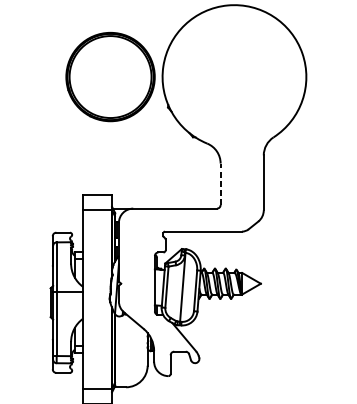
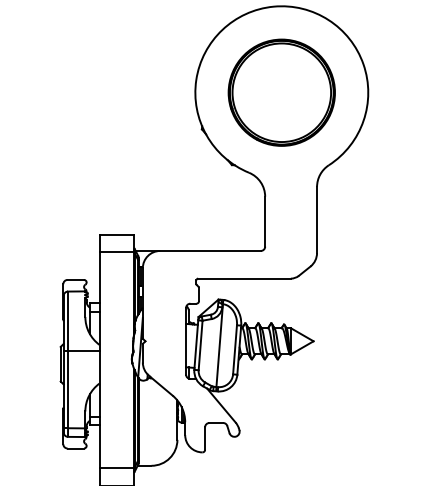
part: (110, 76) -> (281, 92), moved
line: (220, 184) -> (265, 221), dashed -> solid

